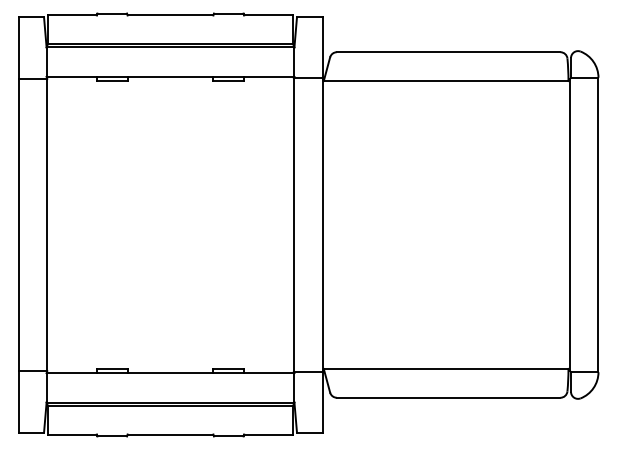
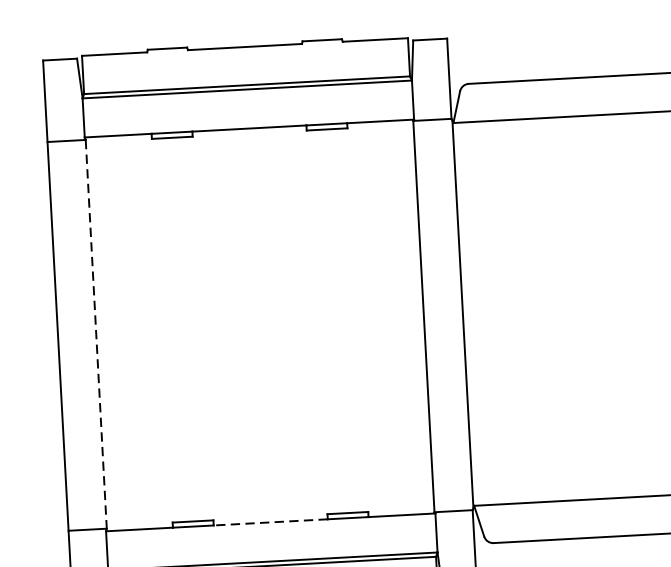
line: (47, 225) -> (96, 334), solid -> dashed
line: (170, 373) -> (270, 522), solid -> dashed

